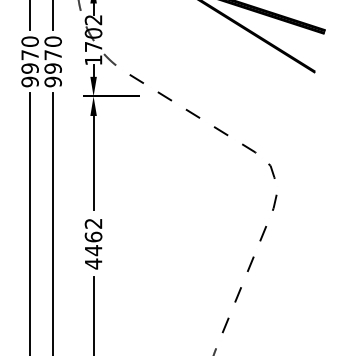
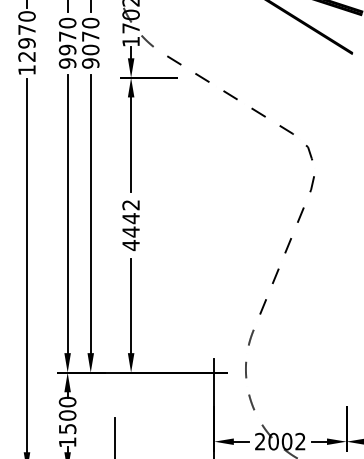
text: (52, 68) -> (90, 49), 9970 -> 9070
text: (92, 237) -> (130, 218), 4462 -> 4442

